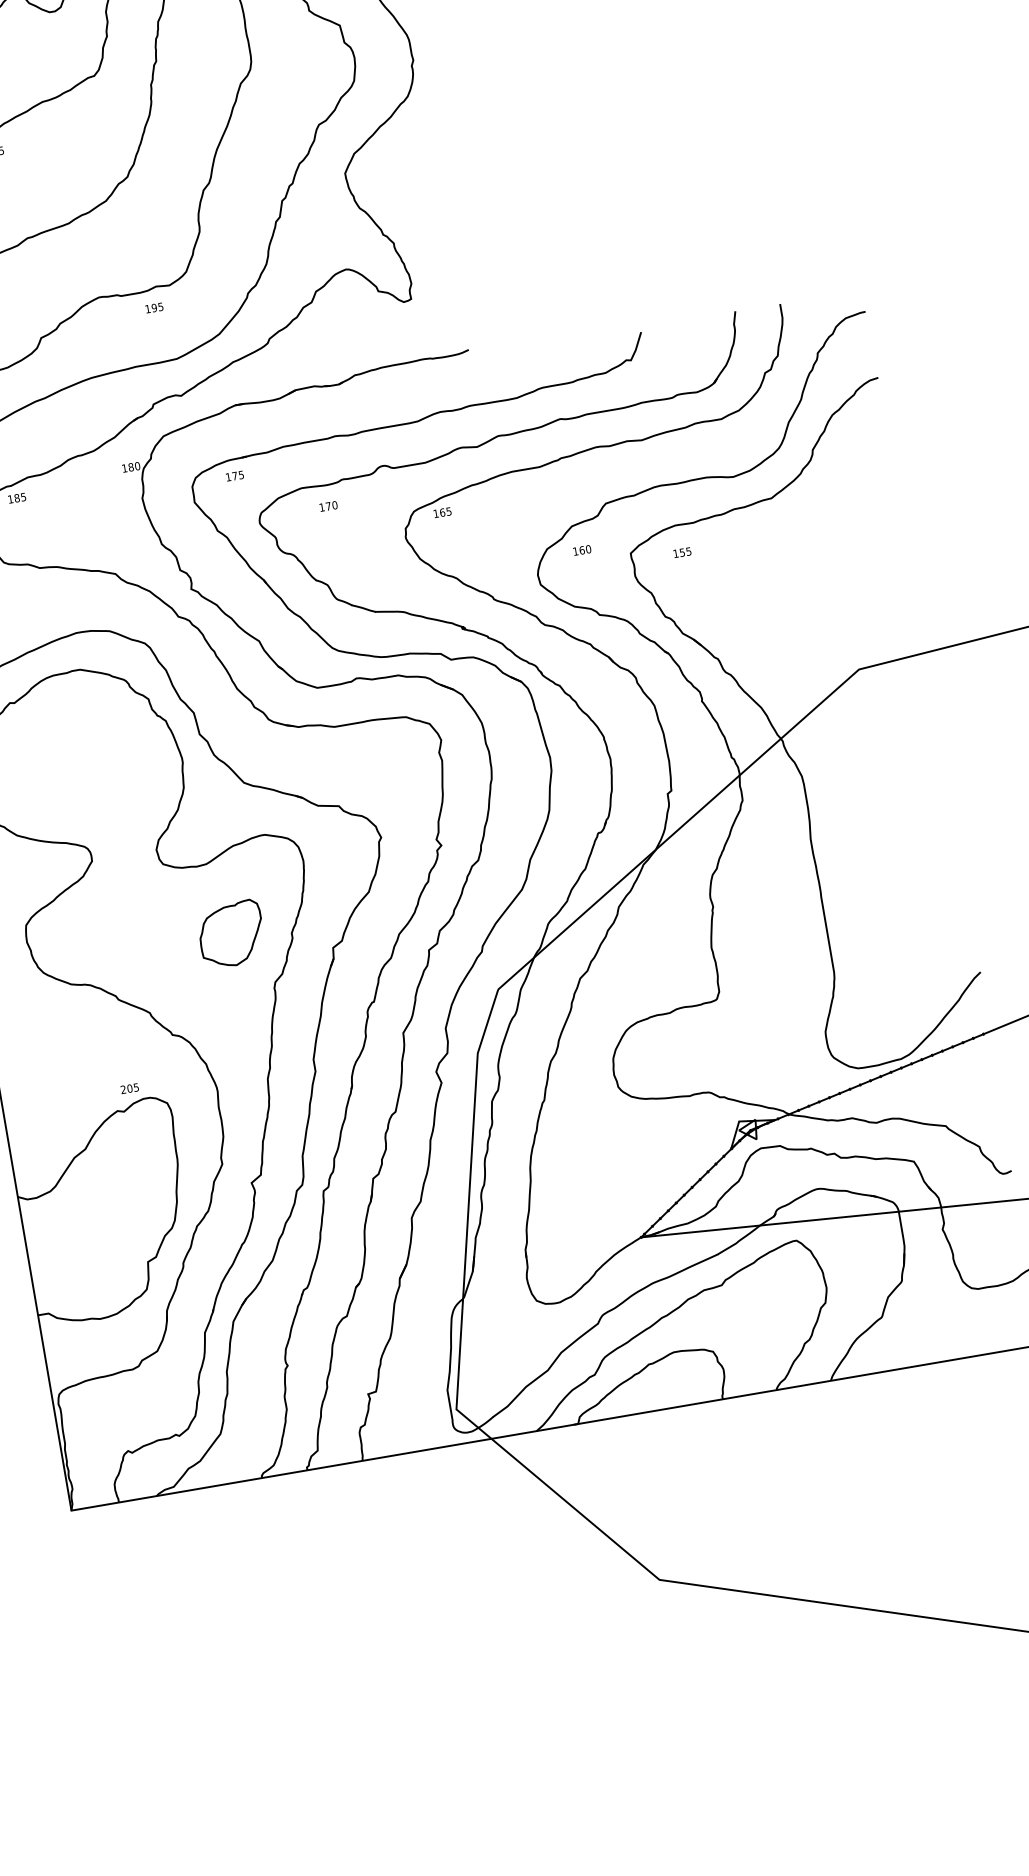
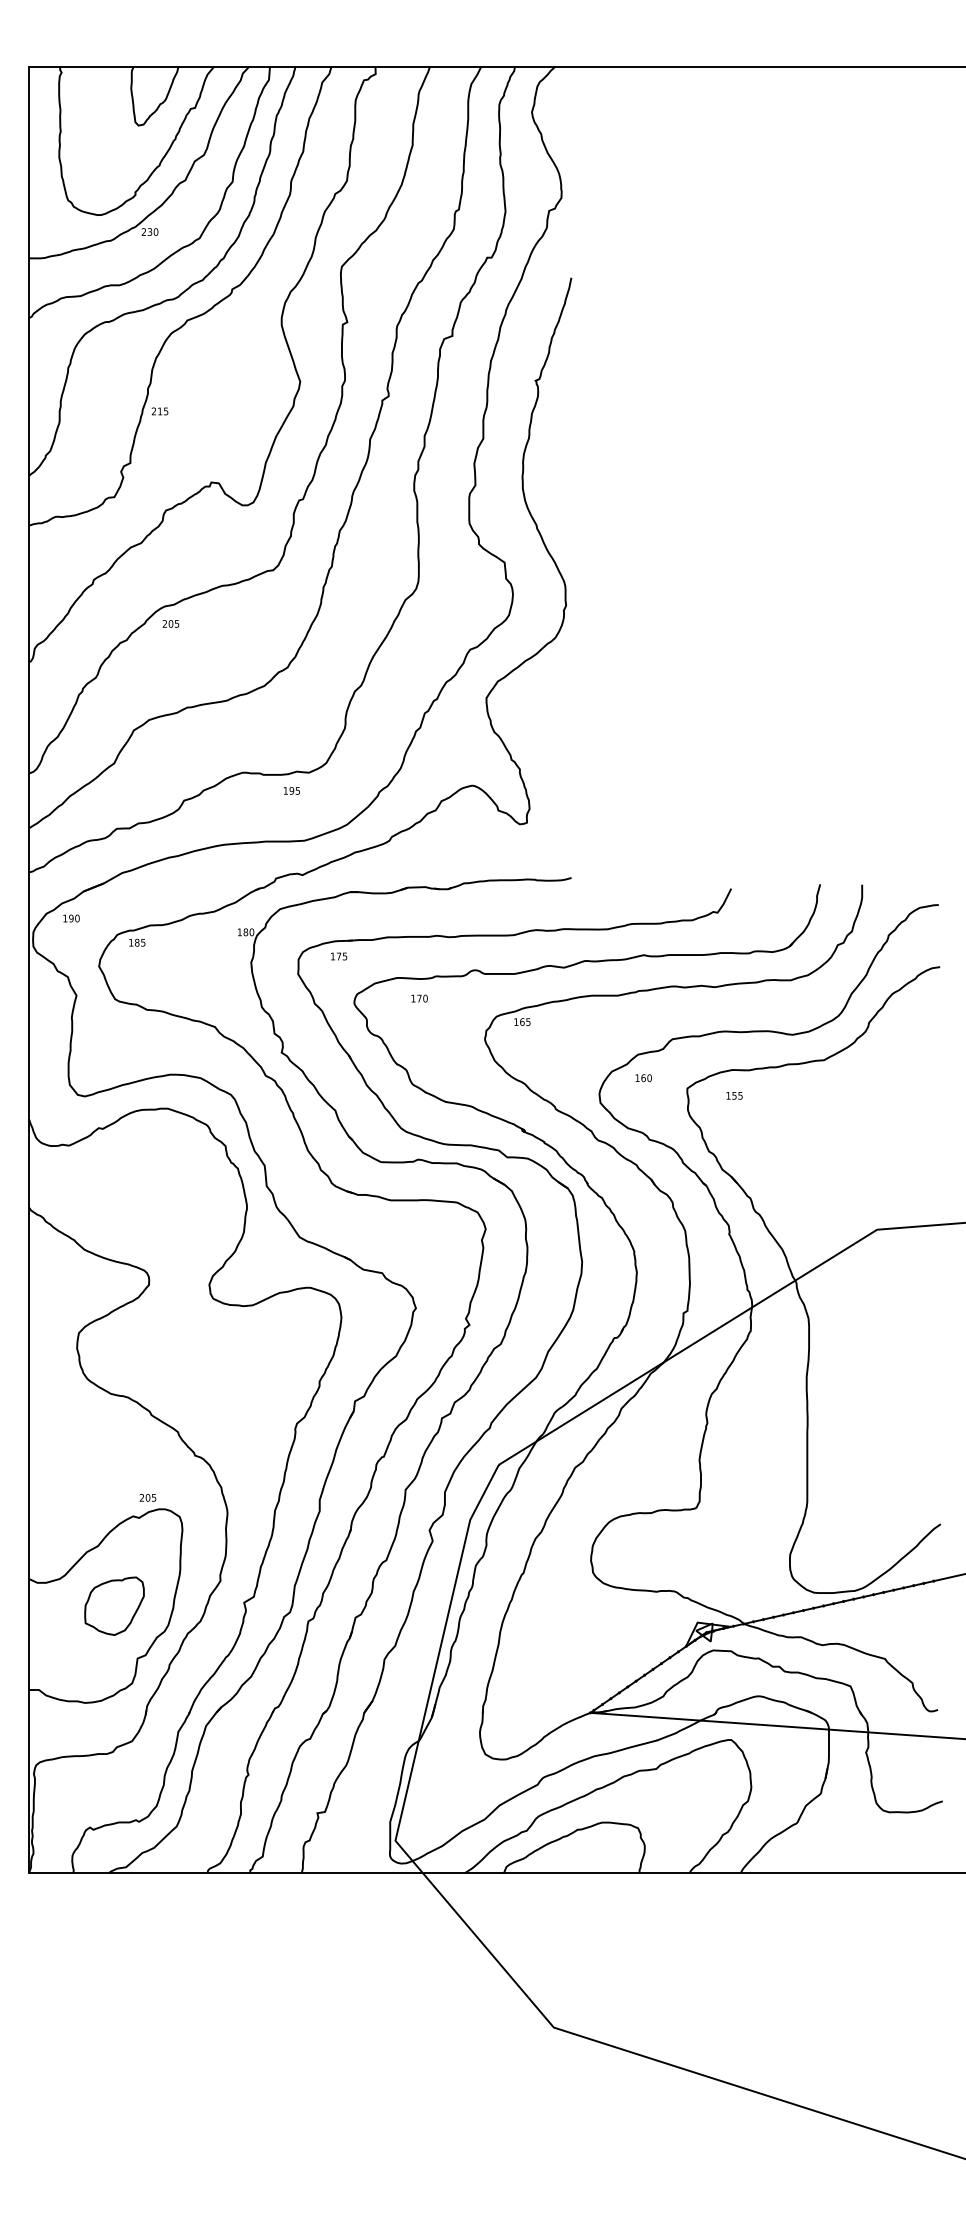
part: (231, 933) -> (114, 1605), moved

